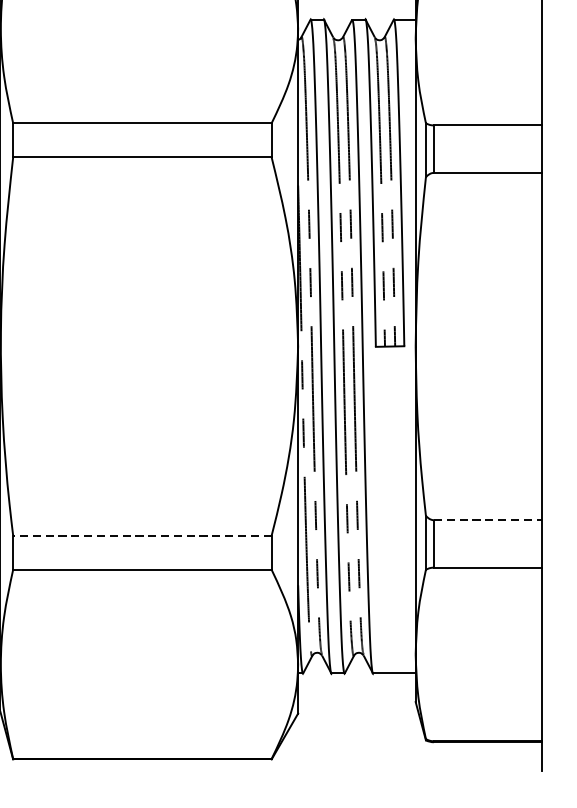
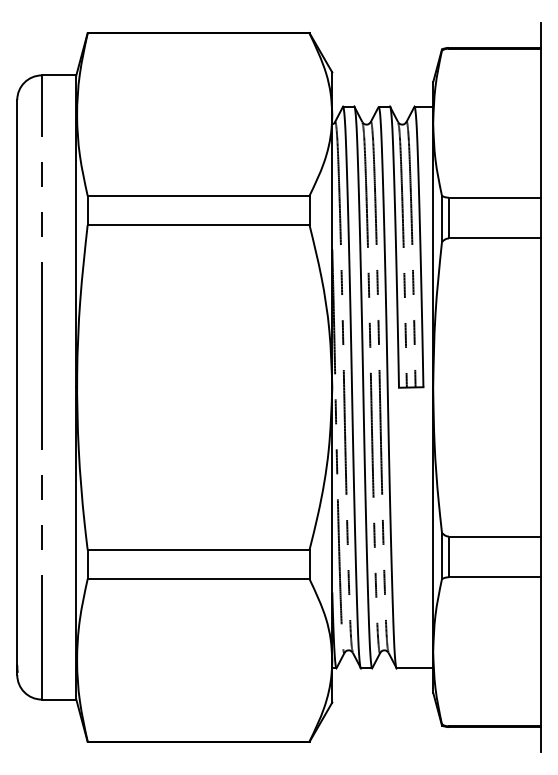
line: (488, 520) -> (495, 536), dashed -> solid
line: (142, 535) -> (198, 549), dashed -> solid

